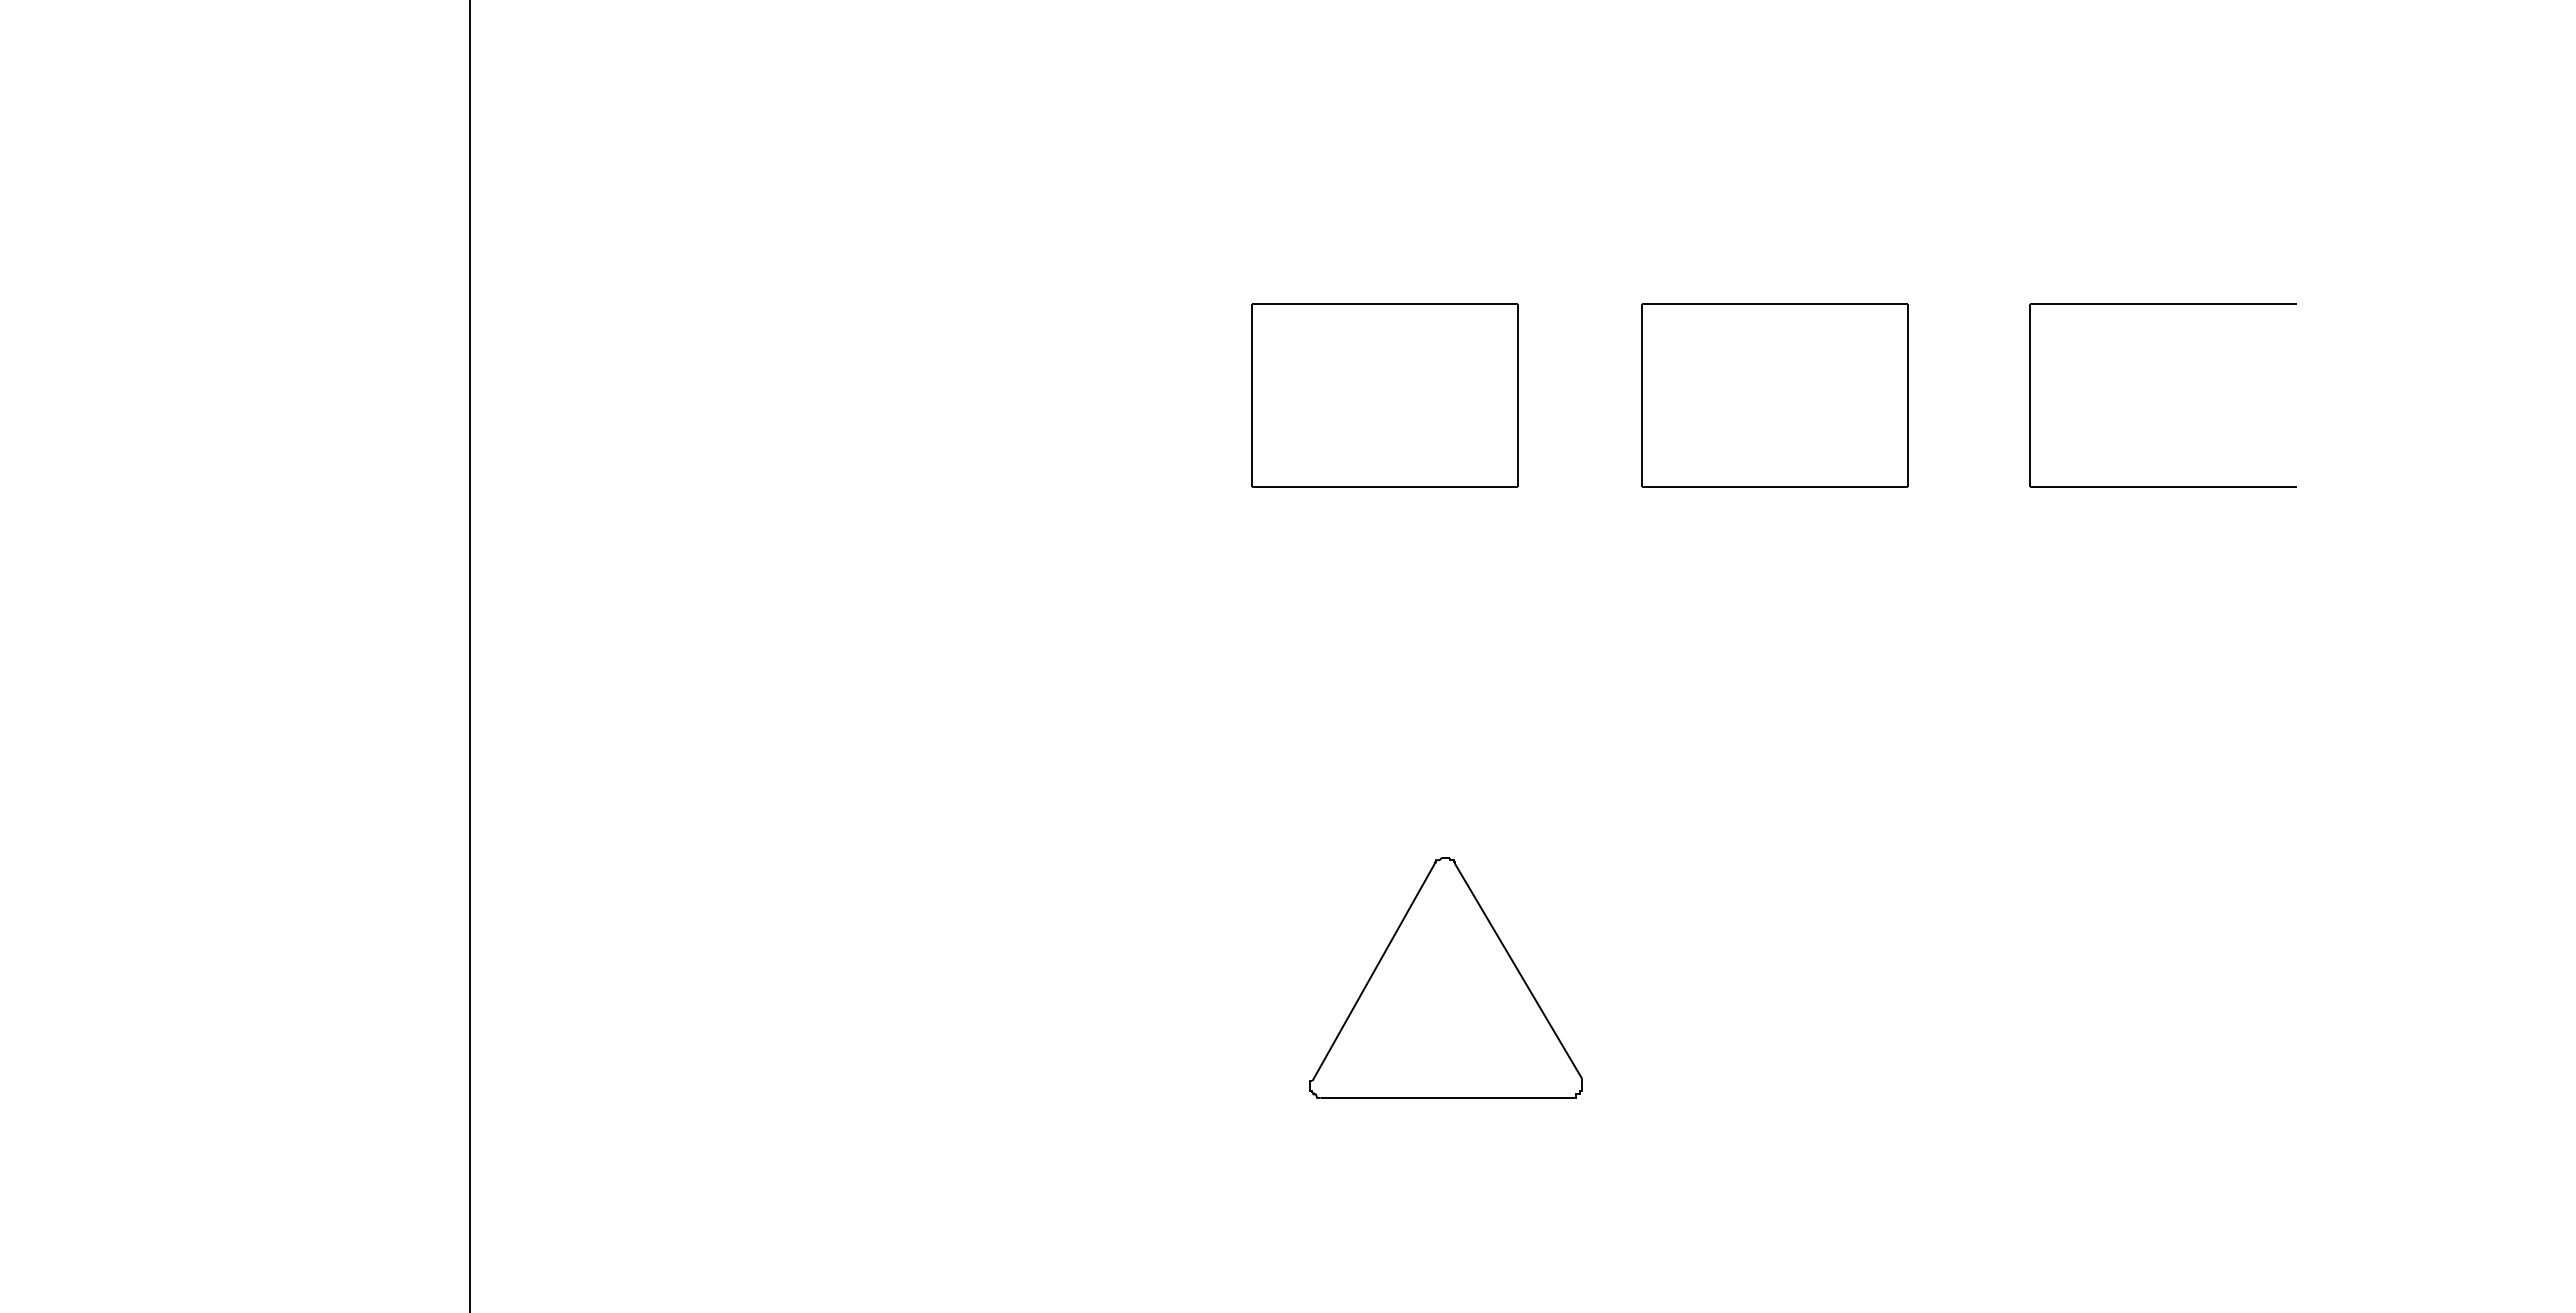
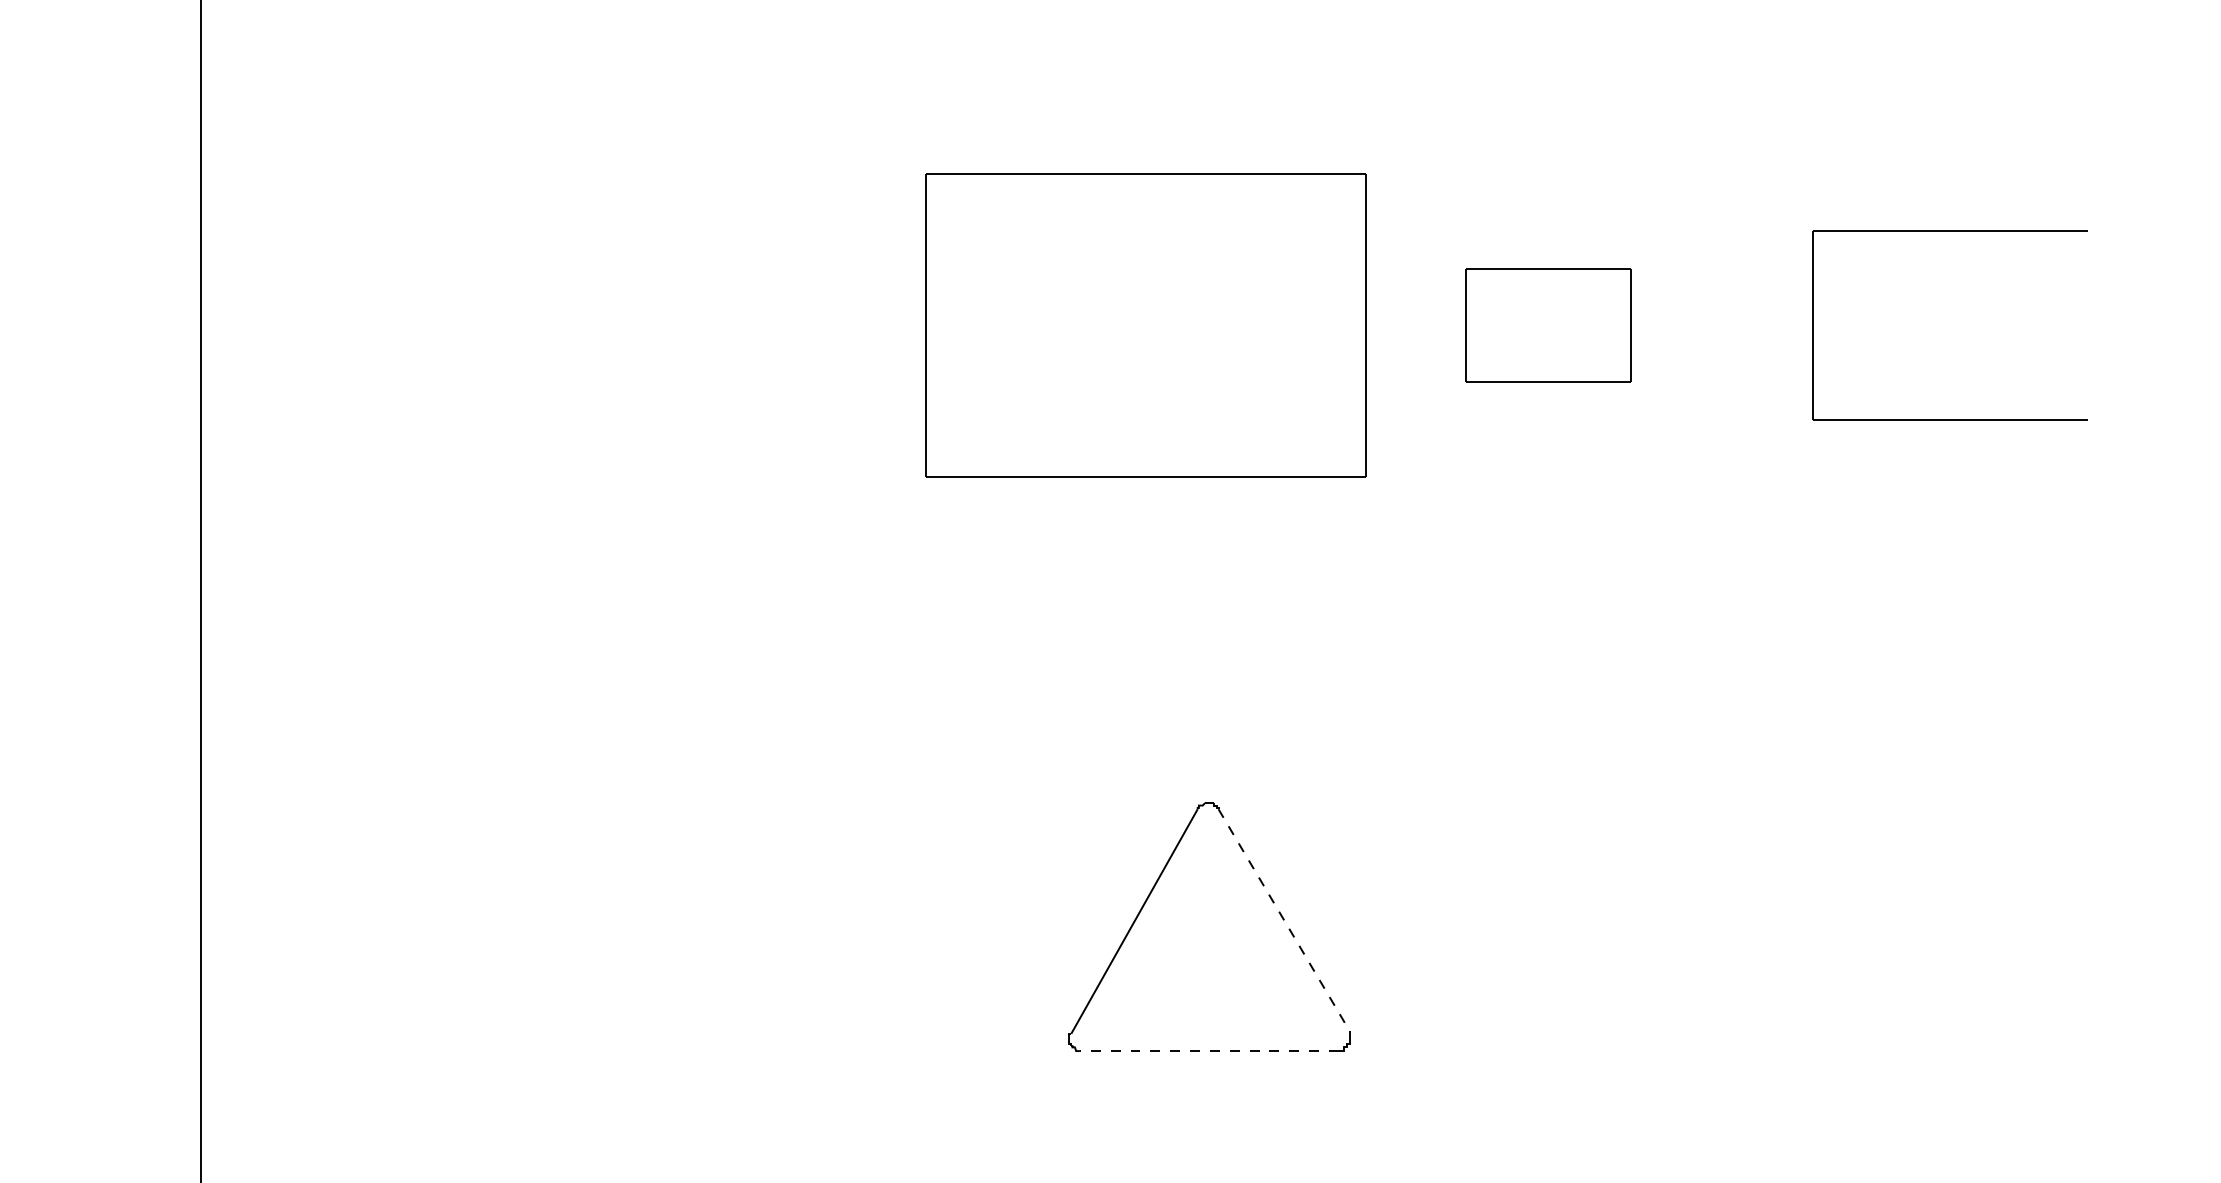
part: (1384, 395) -> (1145, 325), size x1.6
part: (1774, 395) -> (1548, 325), size x0.6
line: (1518, 971) -> (1284, 920), solid -> dashed
line: (1445, 1097) -> (1208, 1050), solid -> dashed

